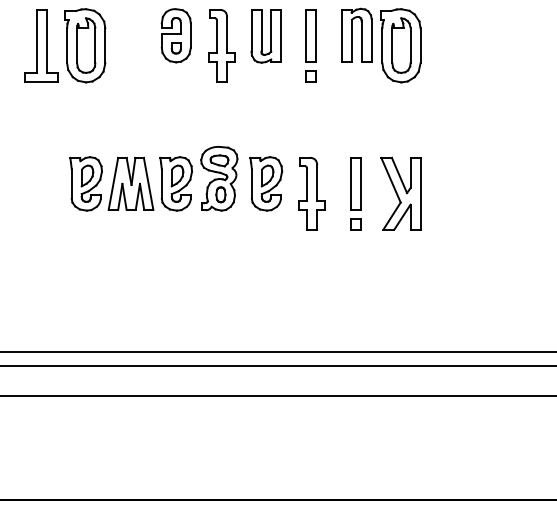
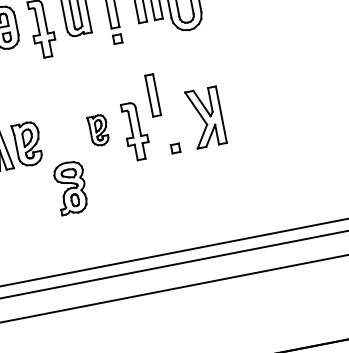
part: (219, 178) -> (71, 187), moved
part: (266, 183) -> (98, 130), size x0.7
part: (355, 183) -> (152, 95), moved

